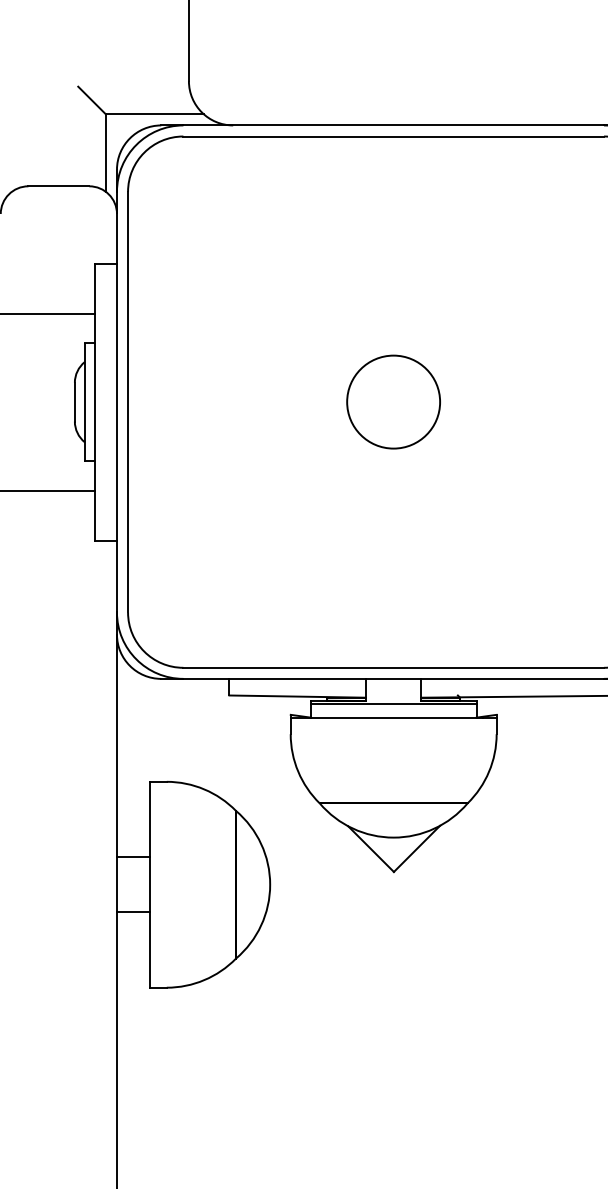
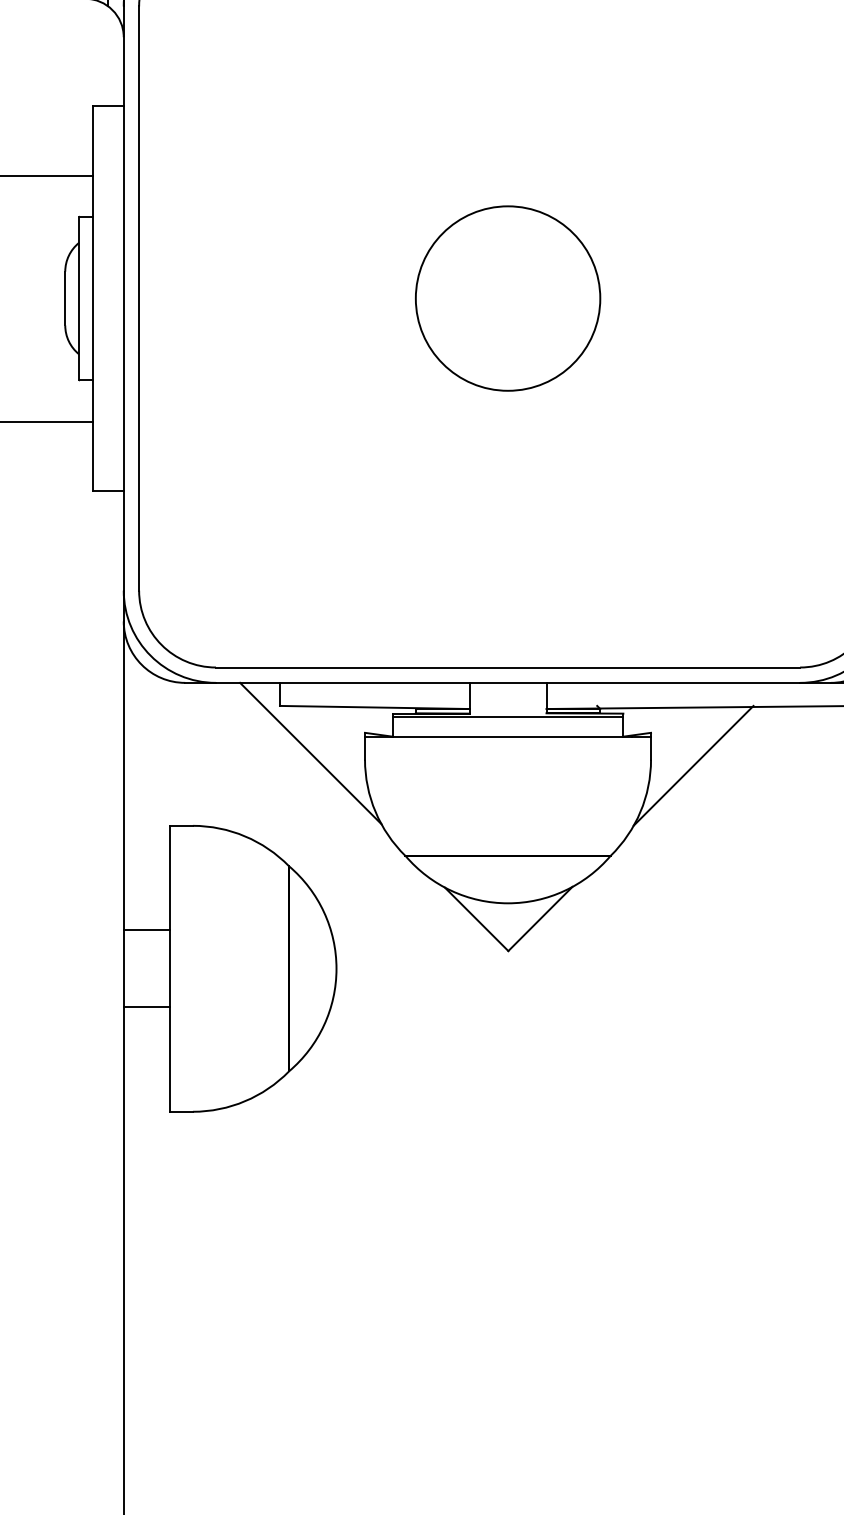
circle: (393, 401) -> (507, 297), size x1.43
line: (251, 729) -> (310, 753), added
line: (527, 738) -> (693, 765), added

